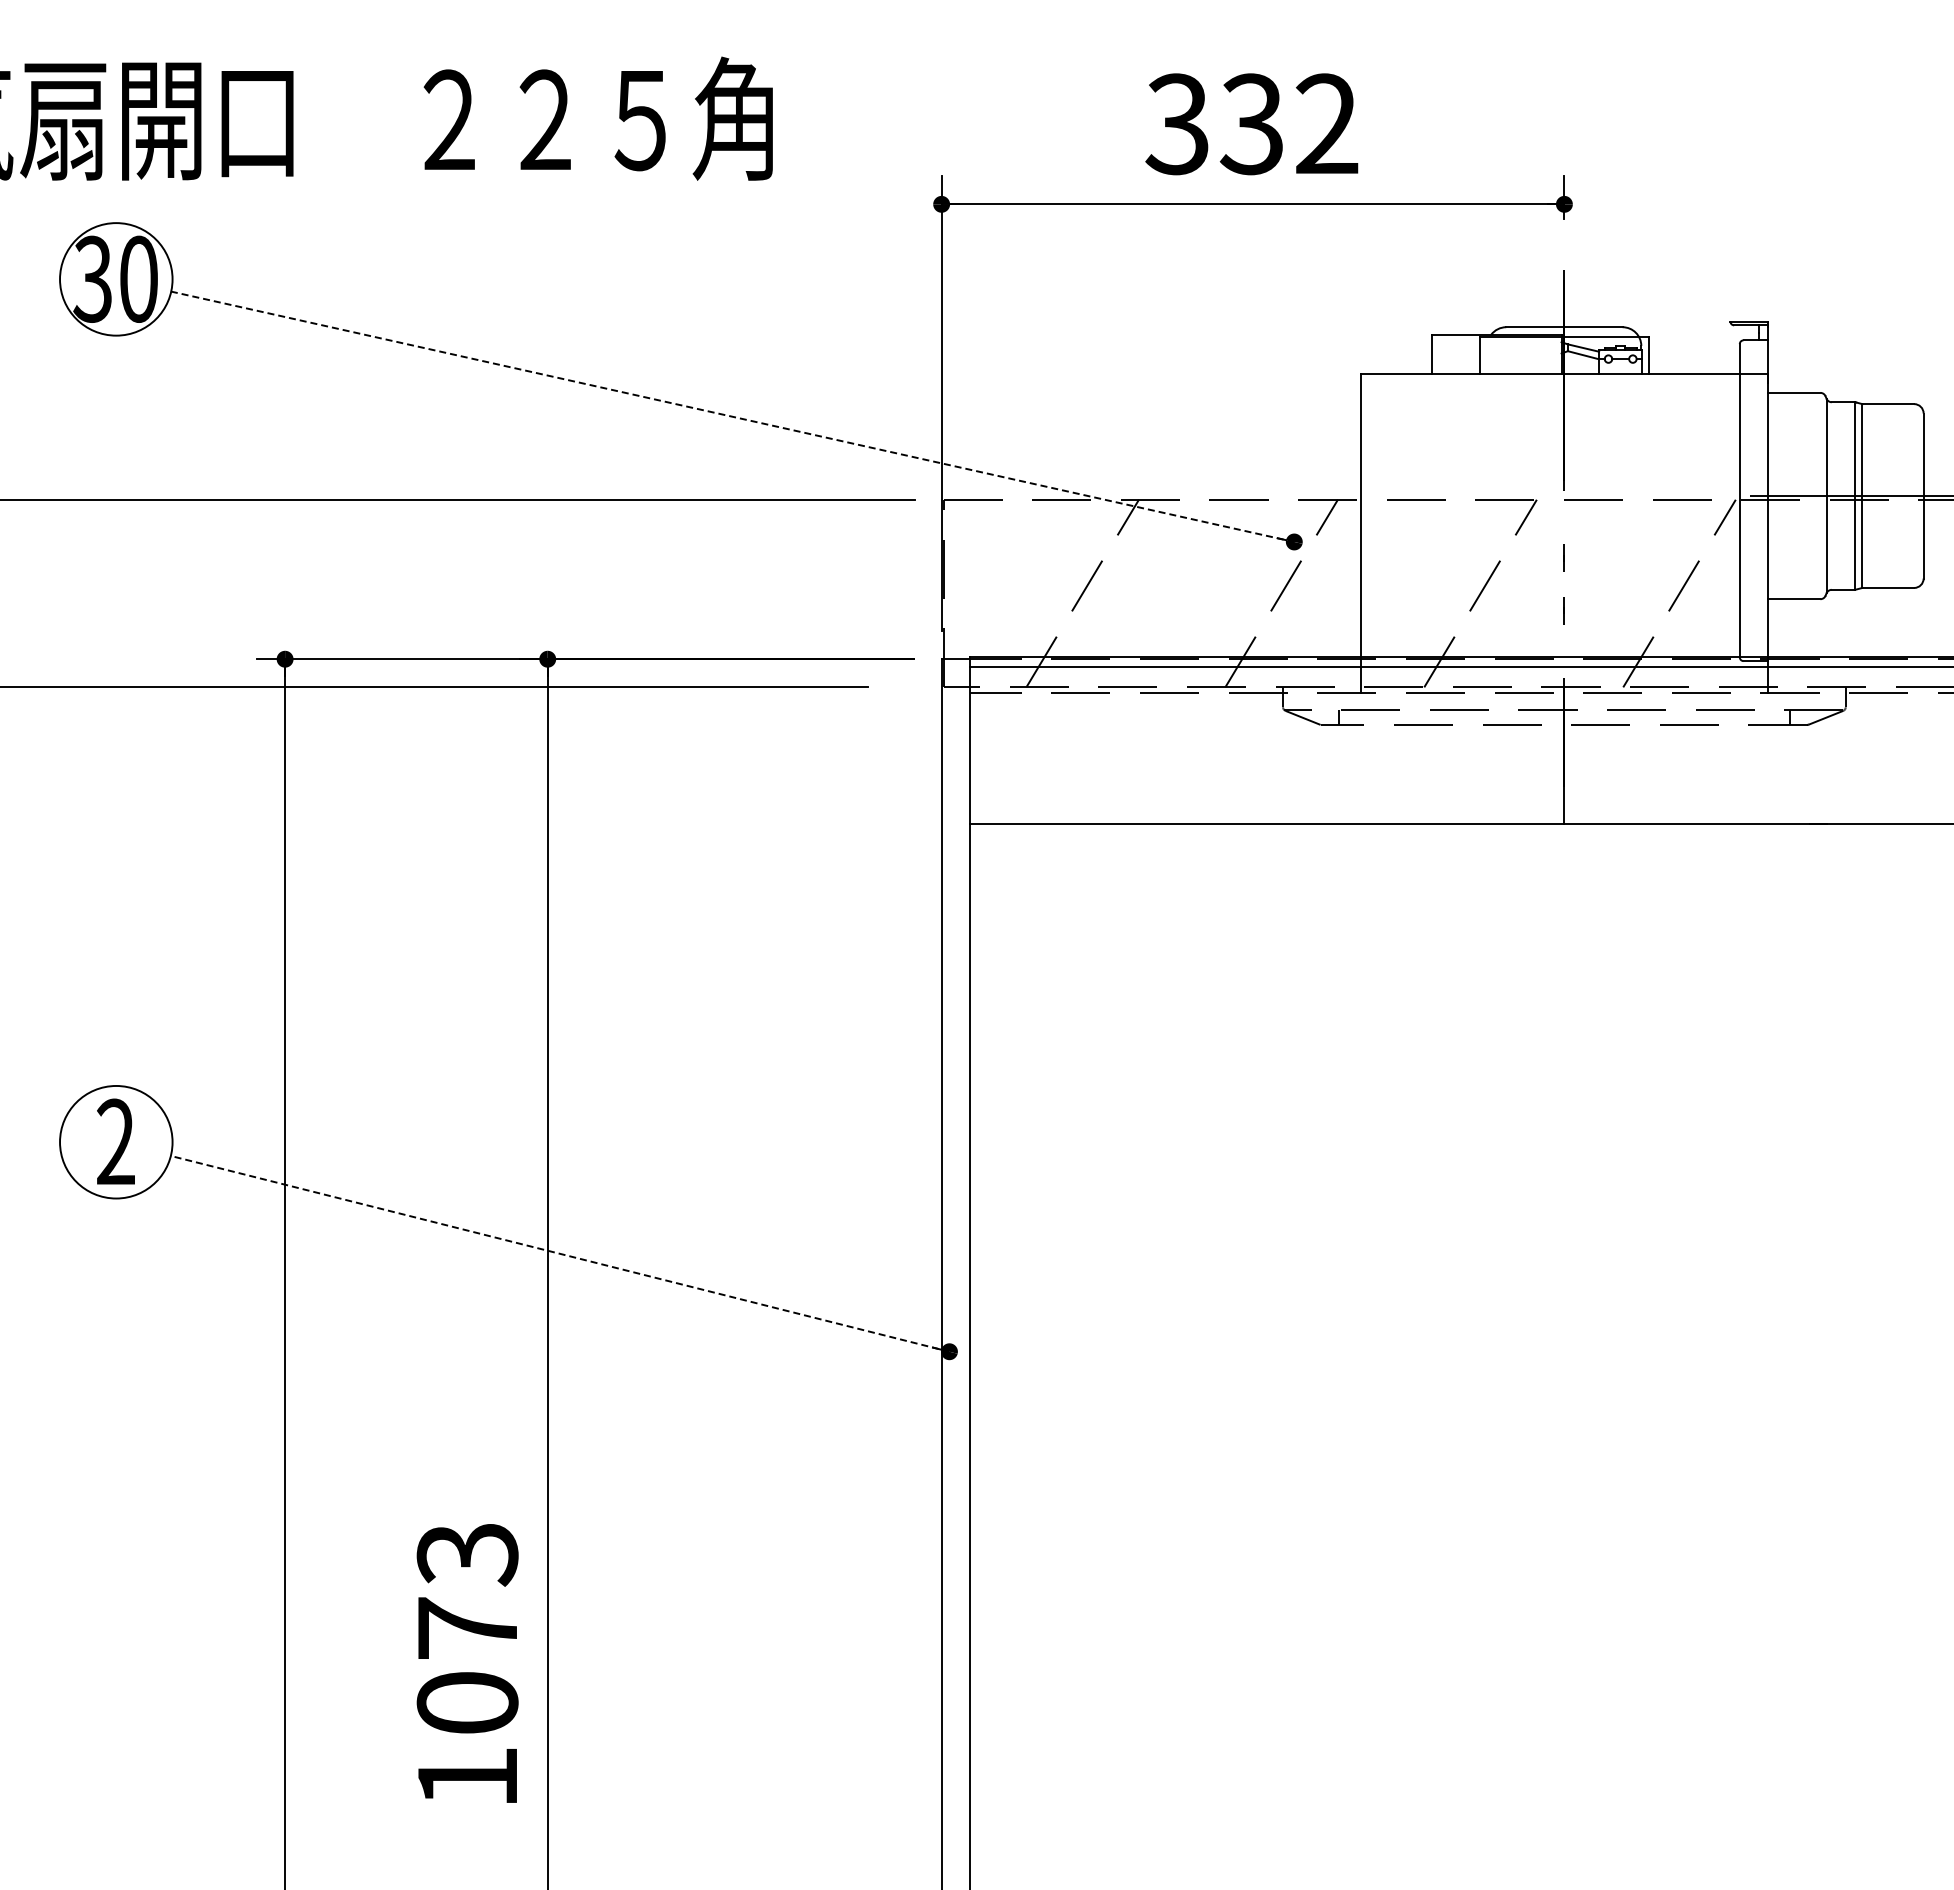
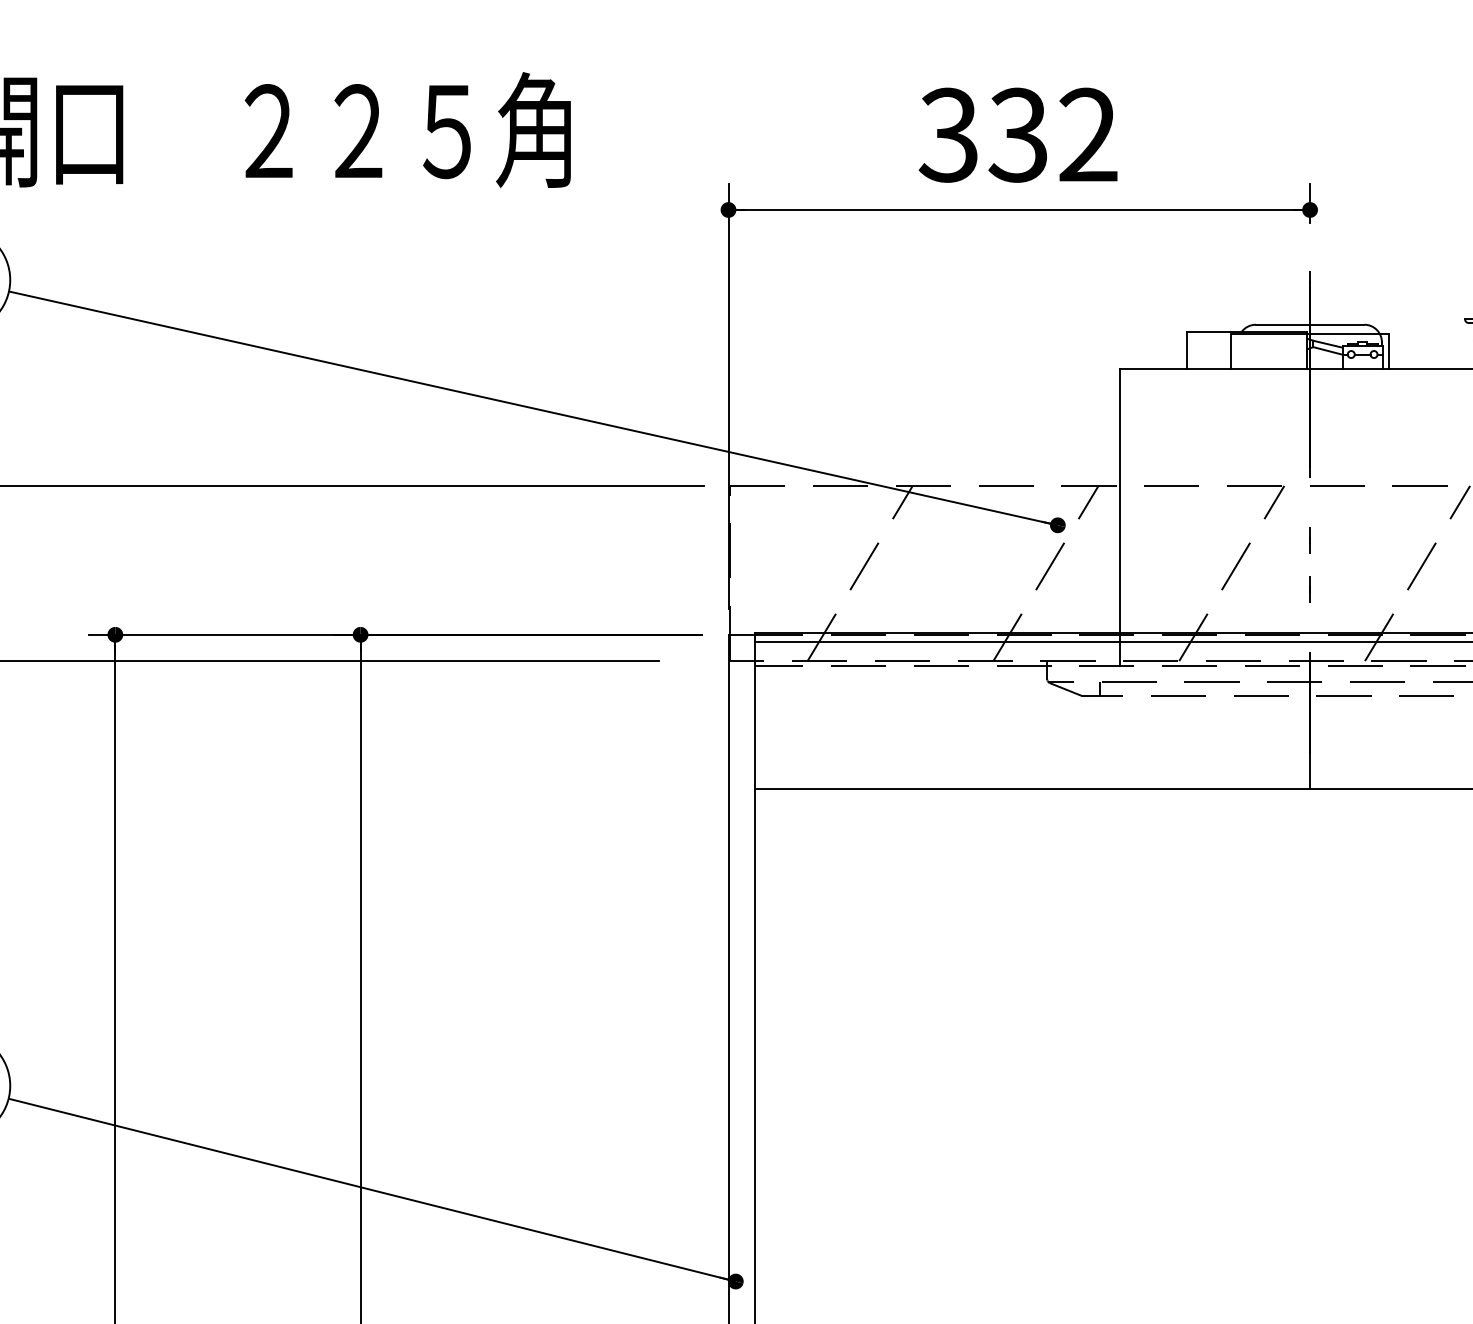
line: (732, 416) -> (533, 408), dashed -> solid
line: (559, 1253) -> (371, 1189), dashed -> solid

